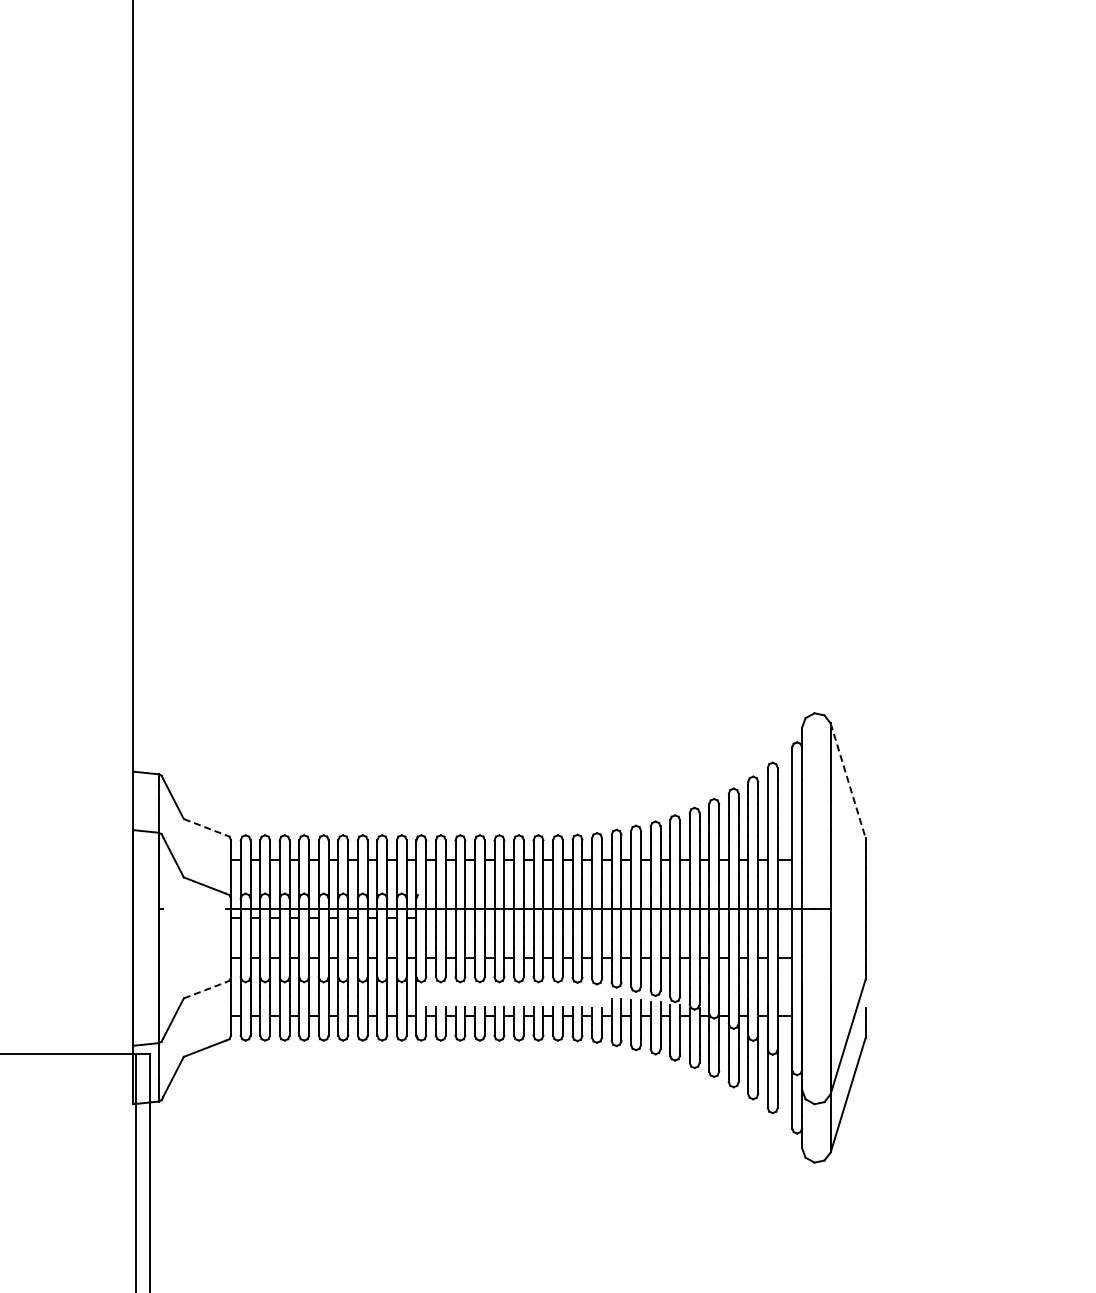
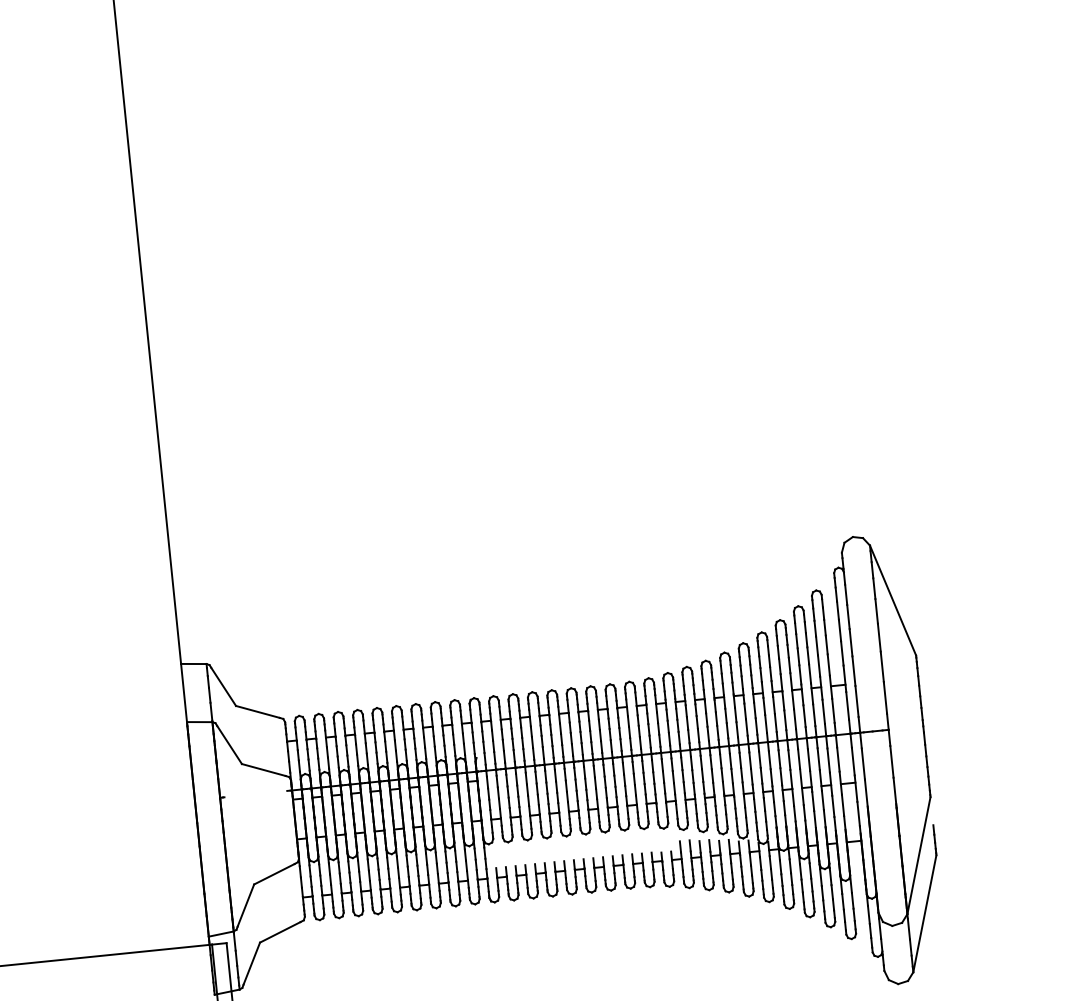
line: (848, 780) -> (893, 600), dashed -> solid
line: (204, 827) -> (257, 712), dashed -> solid
line: (204, 990) -> (273, 874), dashed -> solid

